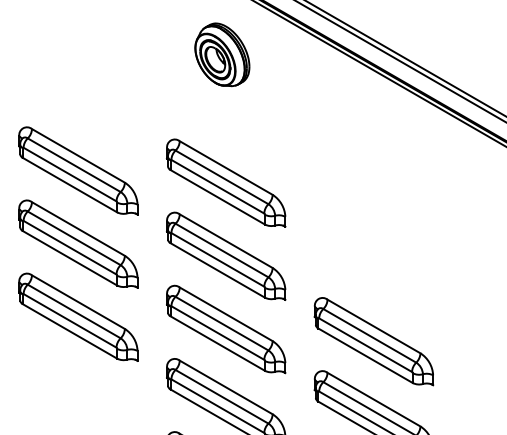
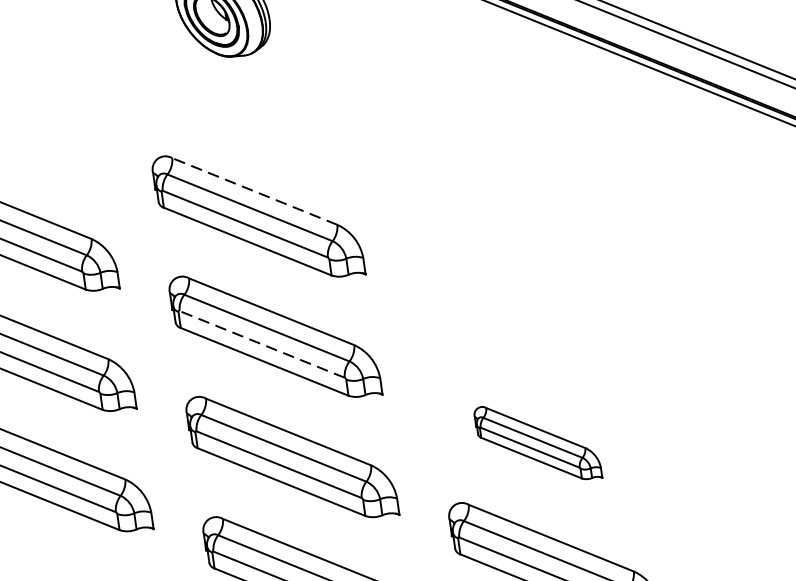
line: (226, 168) -> (255, 192), solid -> dashed
line: (217, 259) -> (261, 343), solid -> dashed
part: (373, 341) -> (537, 442), size x0.6

